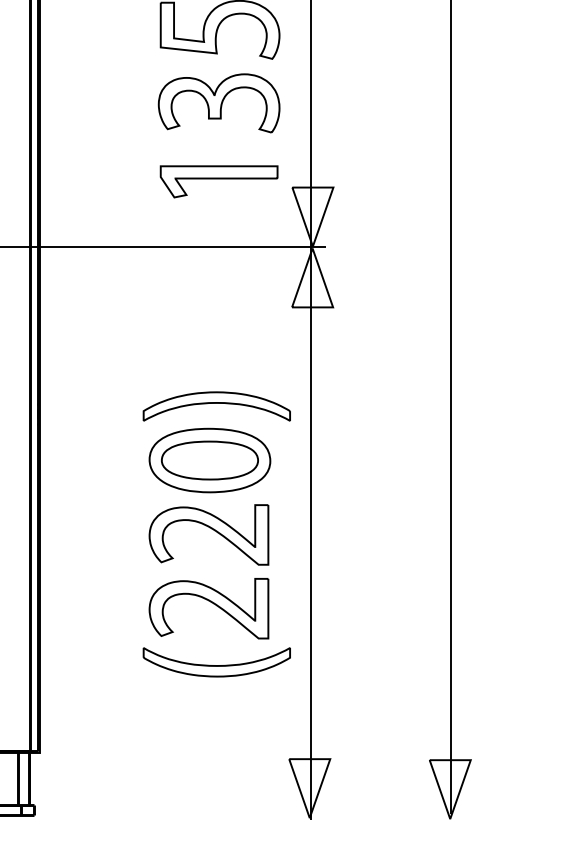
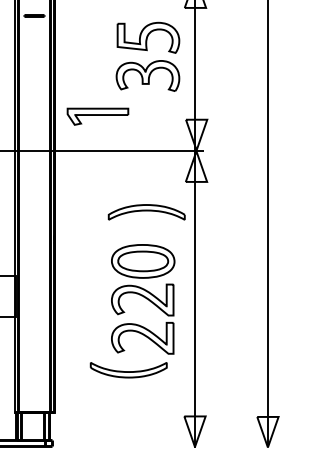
part: (218, 181) -> (97, 116), moved
part: (216, 406) -> (146, 212), moved
part: (216, 662) -> (128, 370), moved

